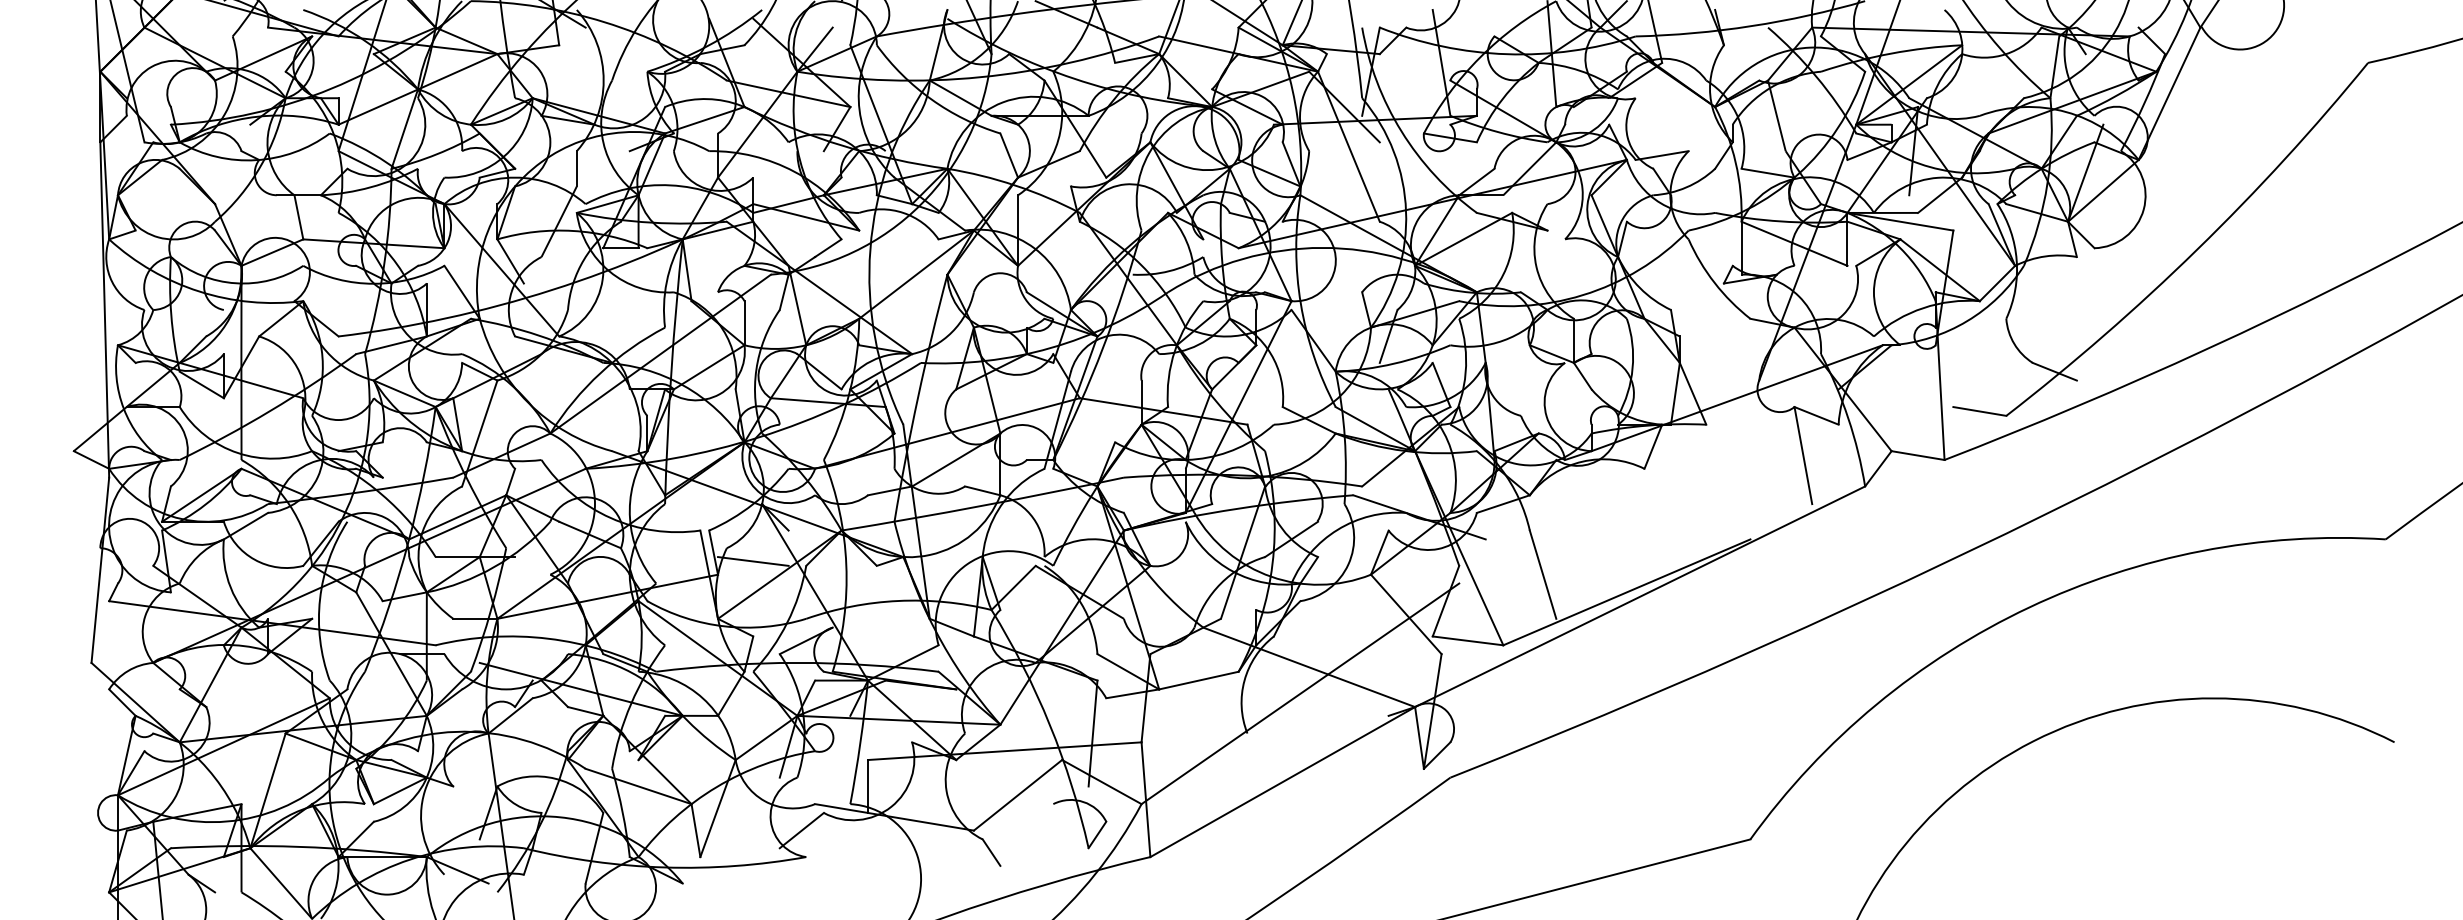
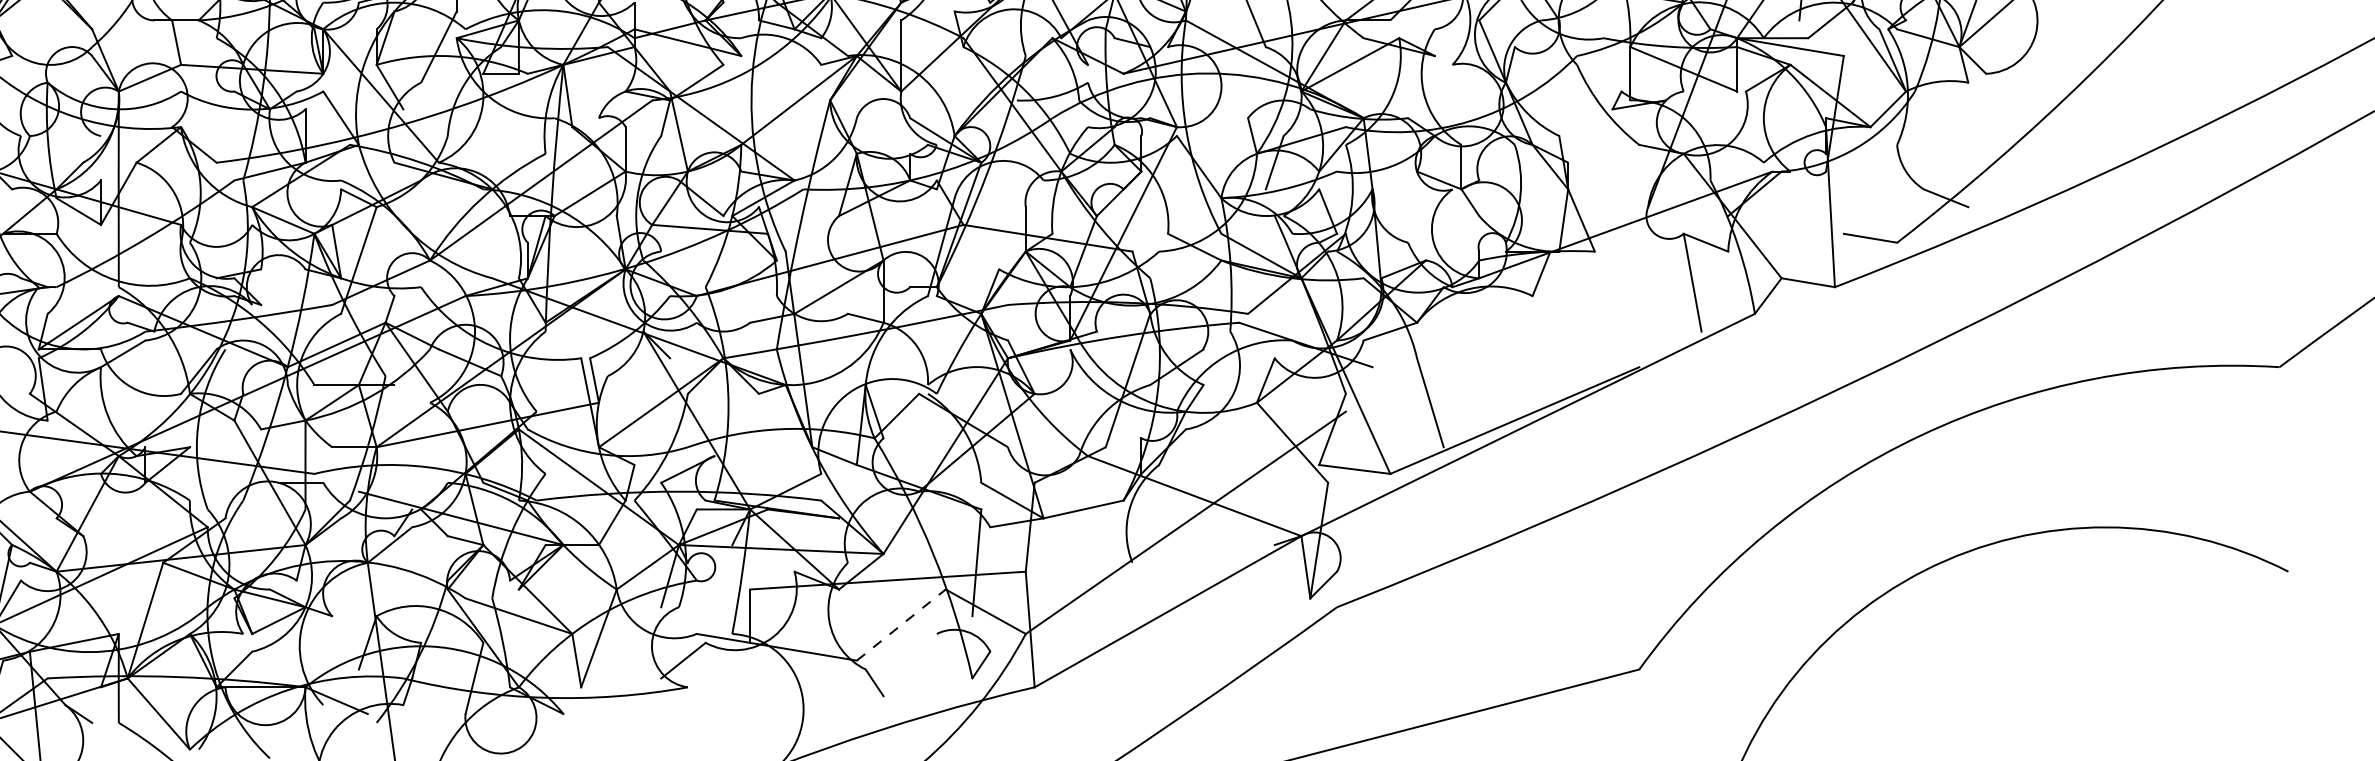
line: (753, 561) -> (634, 389), removed
line: (1018, 794) -> (901, 624), solid -> dashed

